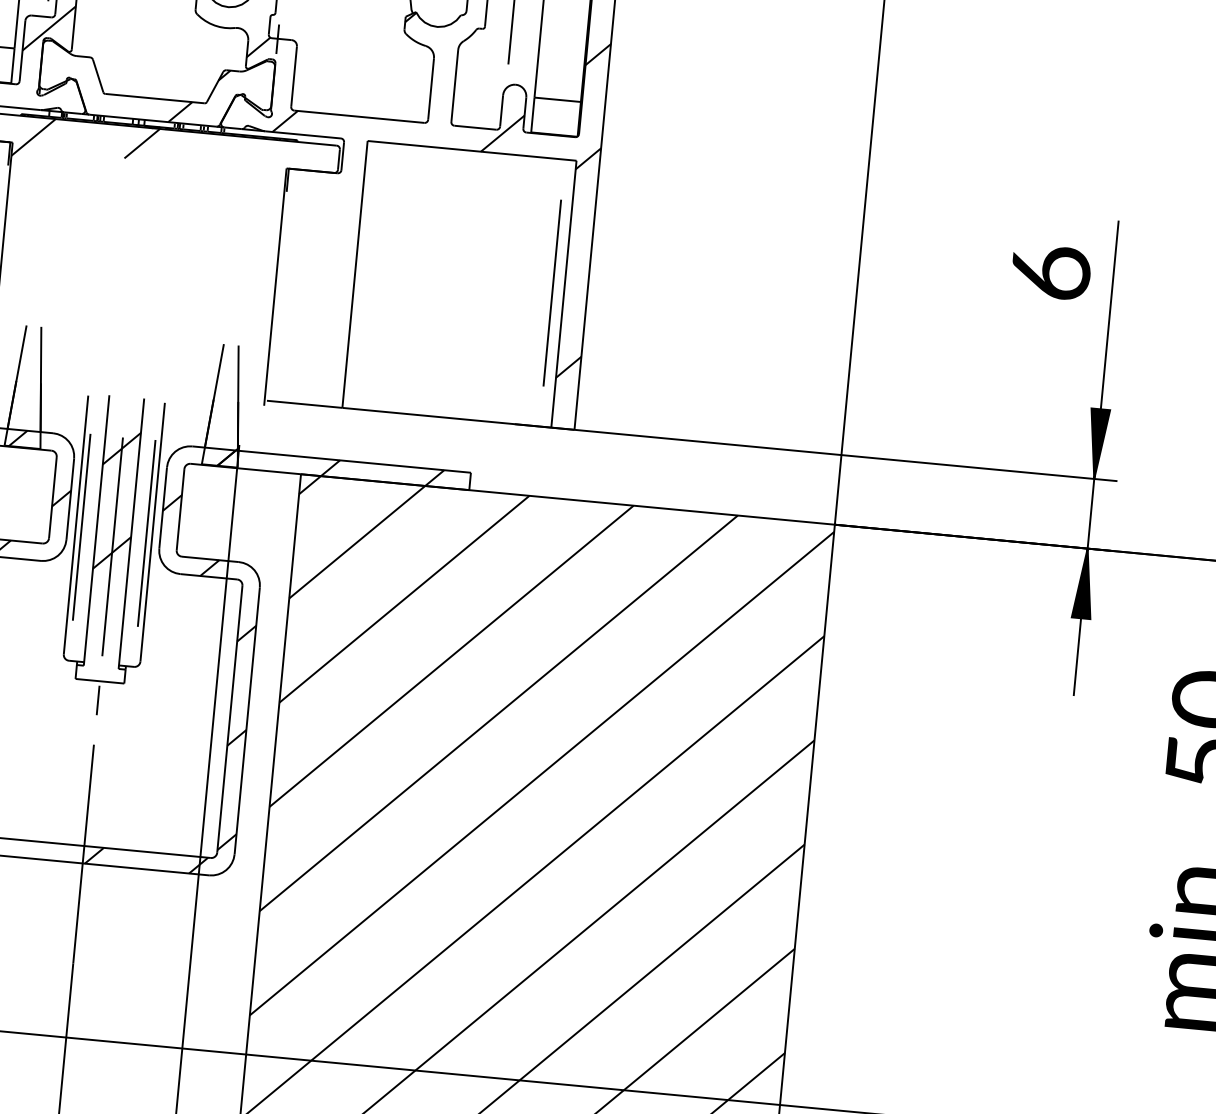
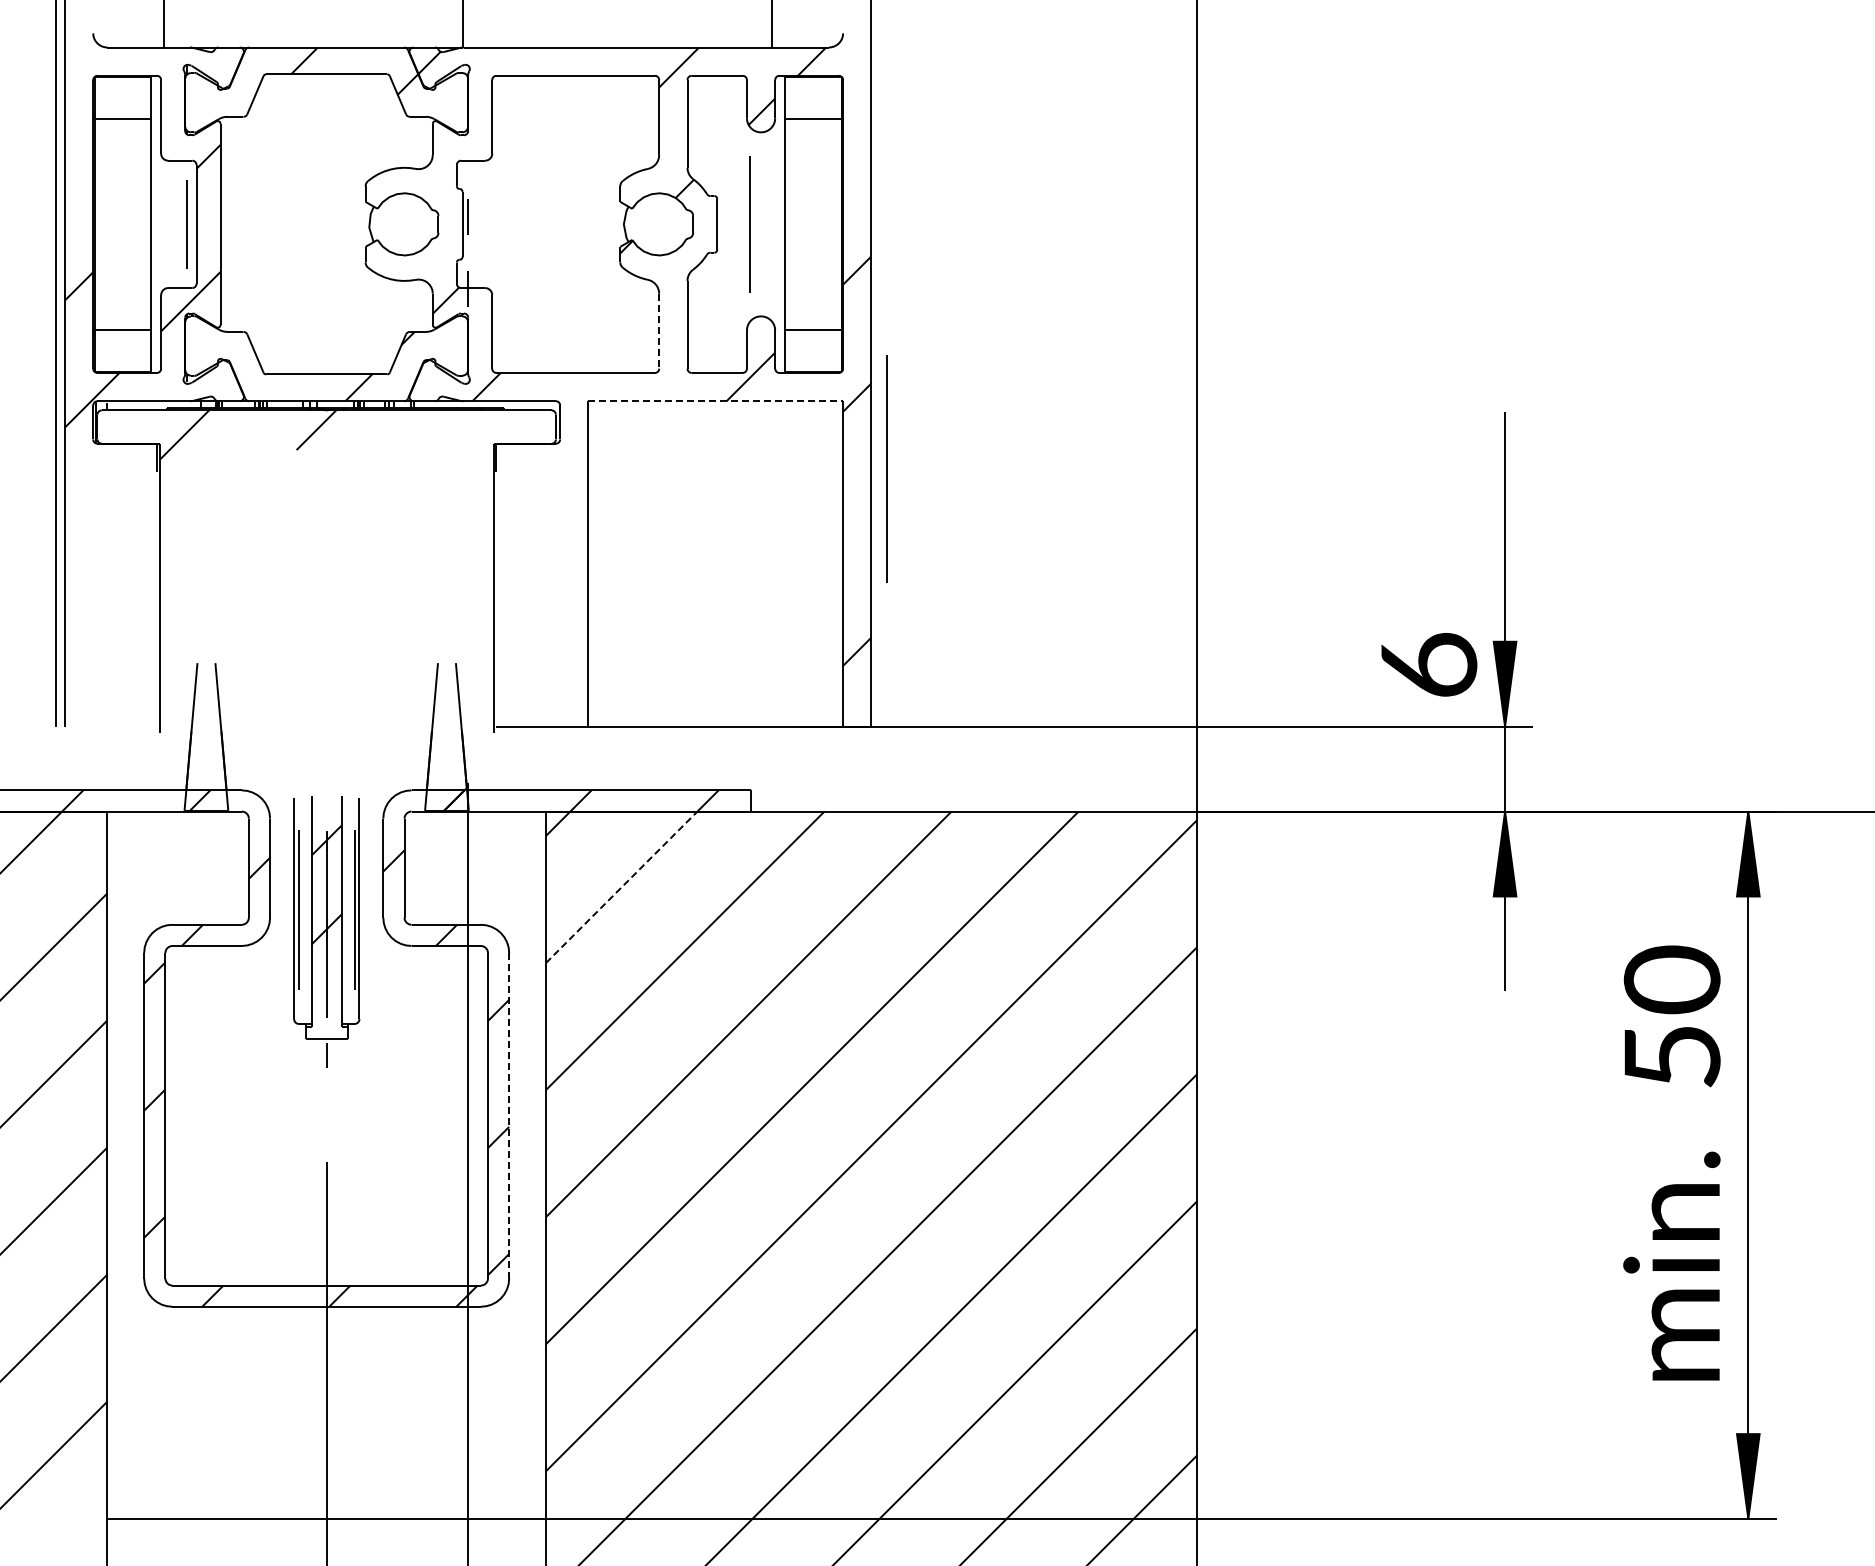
line: (431, 89) -> (659, 331), solid -> dashed
line: (472, 151) -> (716, 401), solid -> dashed
text: (1051, 272) -> (1429, 664), moved
line: (551, 292) -> (886, 468), moved
line: (357, 541) -> (622, 886), solid -> dashed
part: (111, 555) -> (326, 931), size x0.7
line: (247, 720) -> (509, 1115), solid -> dashed

